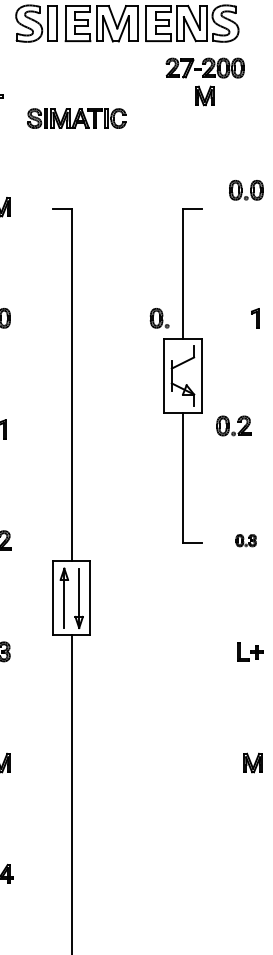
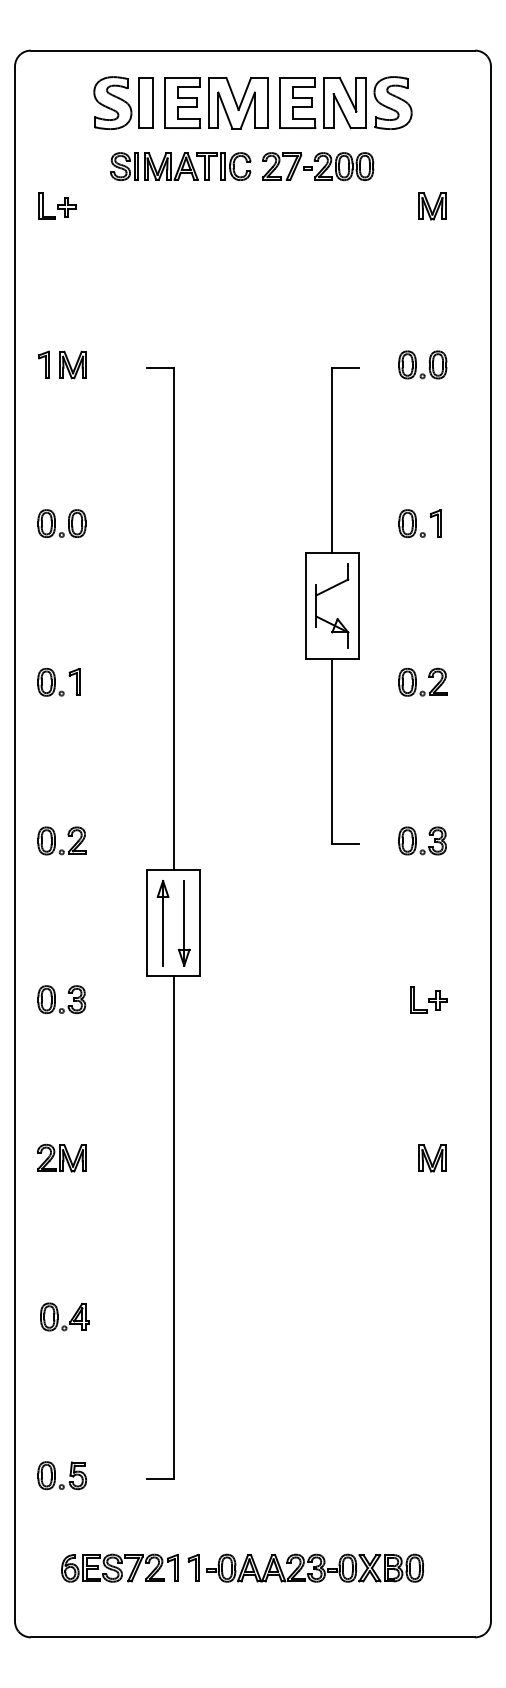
part: (205, 68) -> (318, 166), moved
part: (204, 96) -> (432, 206), moved
part: (76, 118) -> (180, 166), moved
part: (246, 189) -> (422, 364), moved
part: (159, 318) -> (411, 523), moved
part: (233, 425) -> (422, 681), moved
part: (246, 540) -> (422, 840), size x1.67

